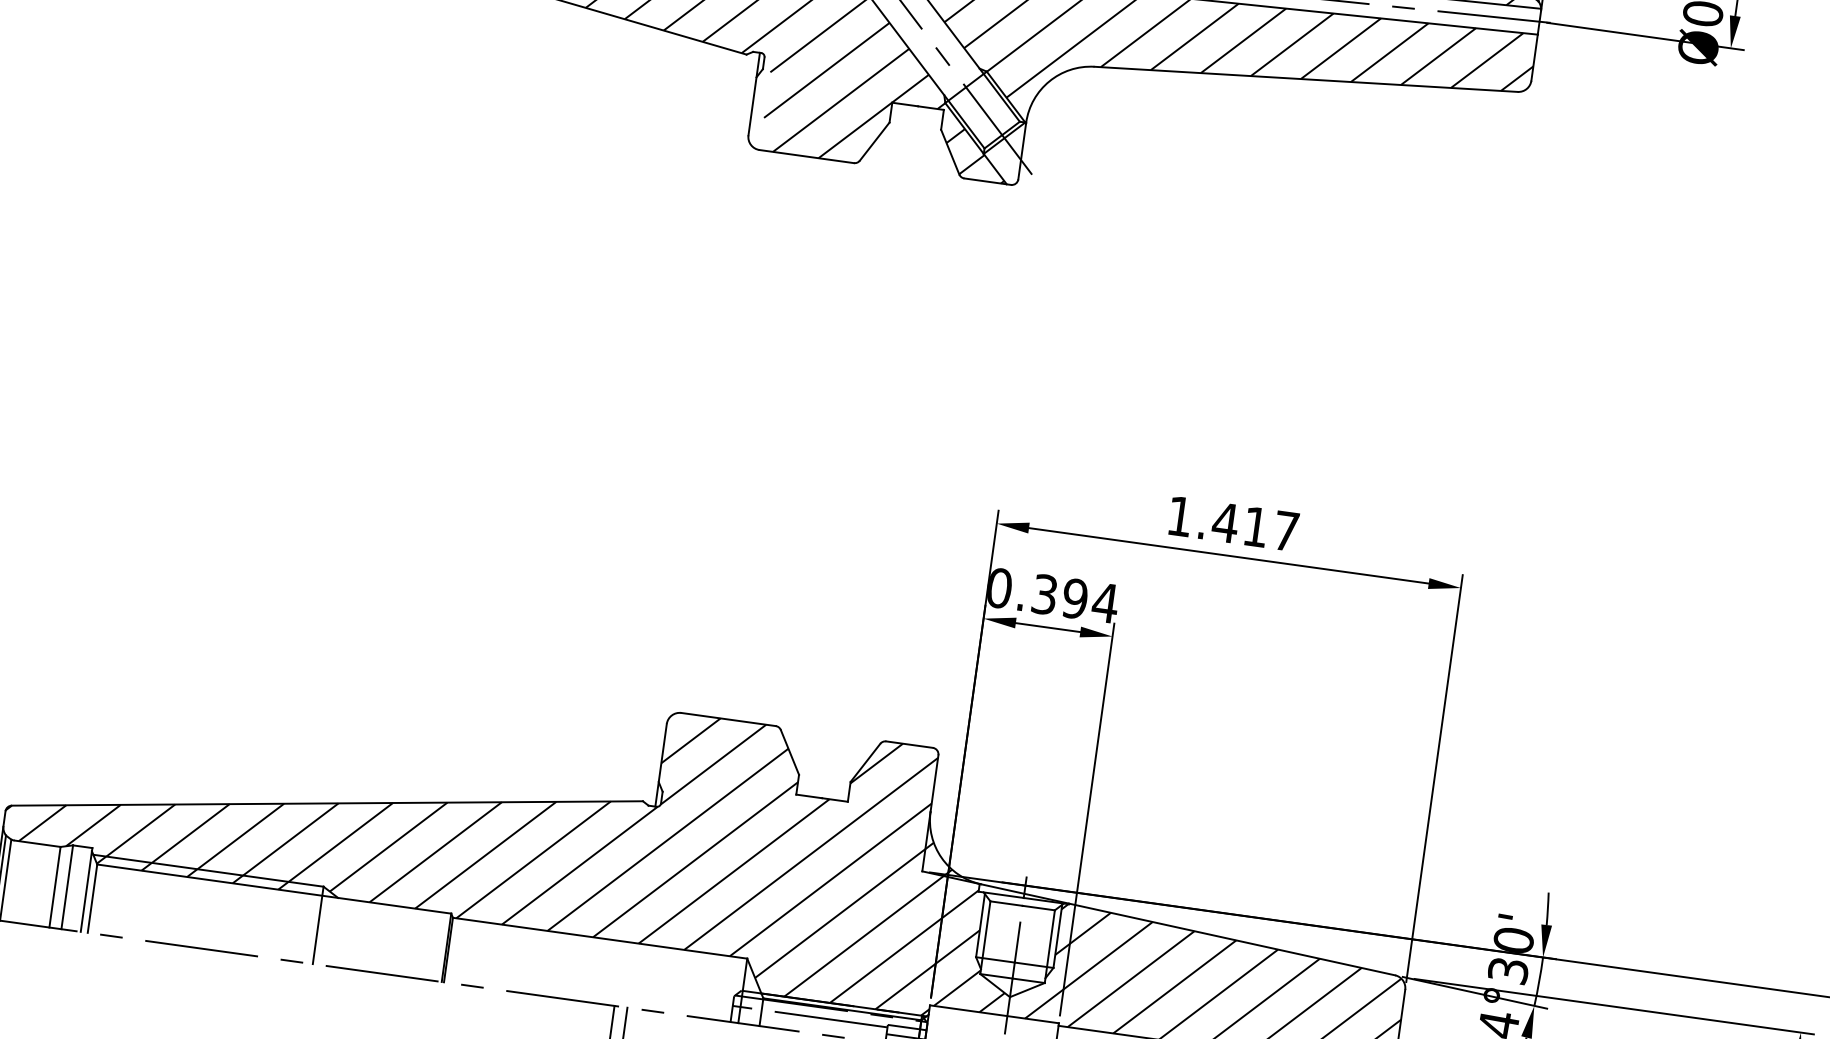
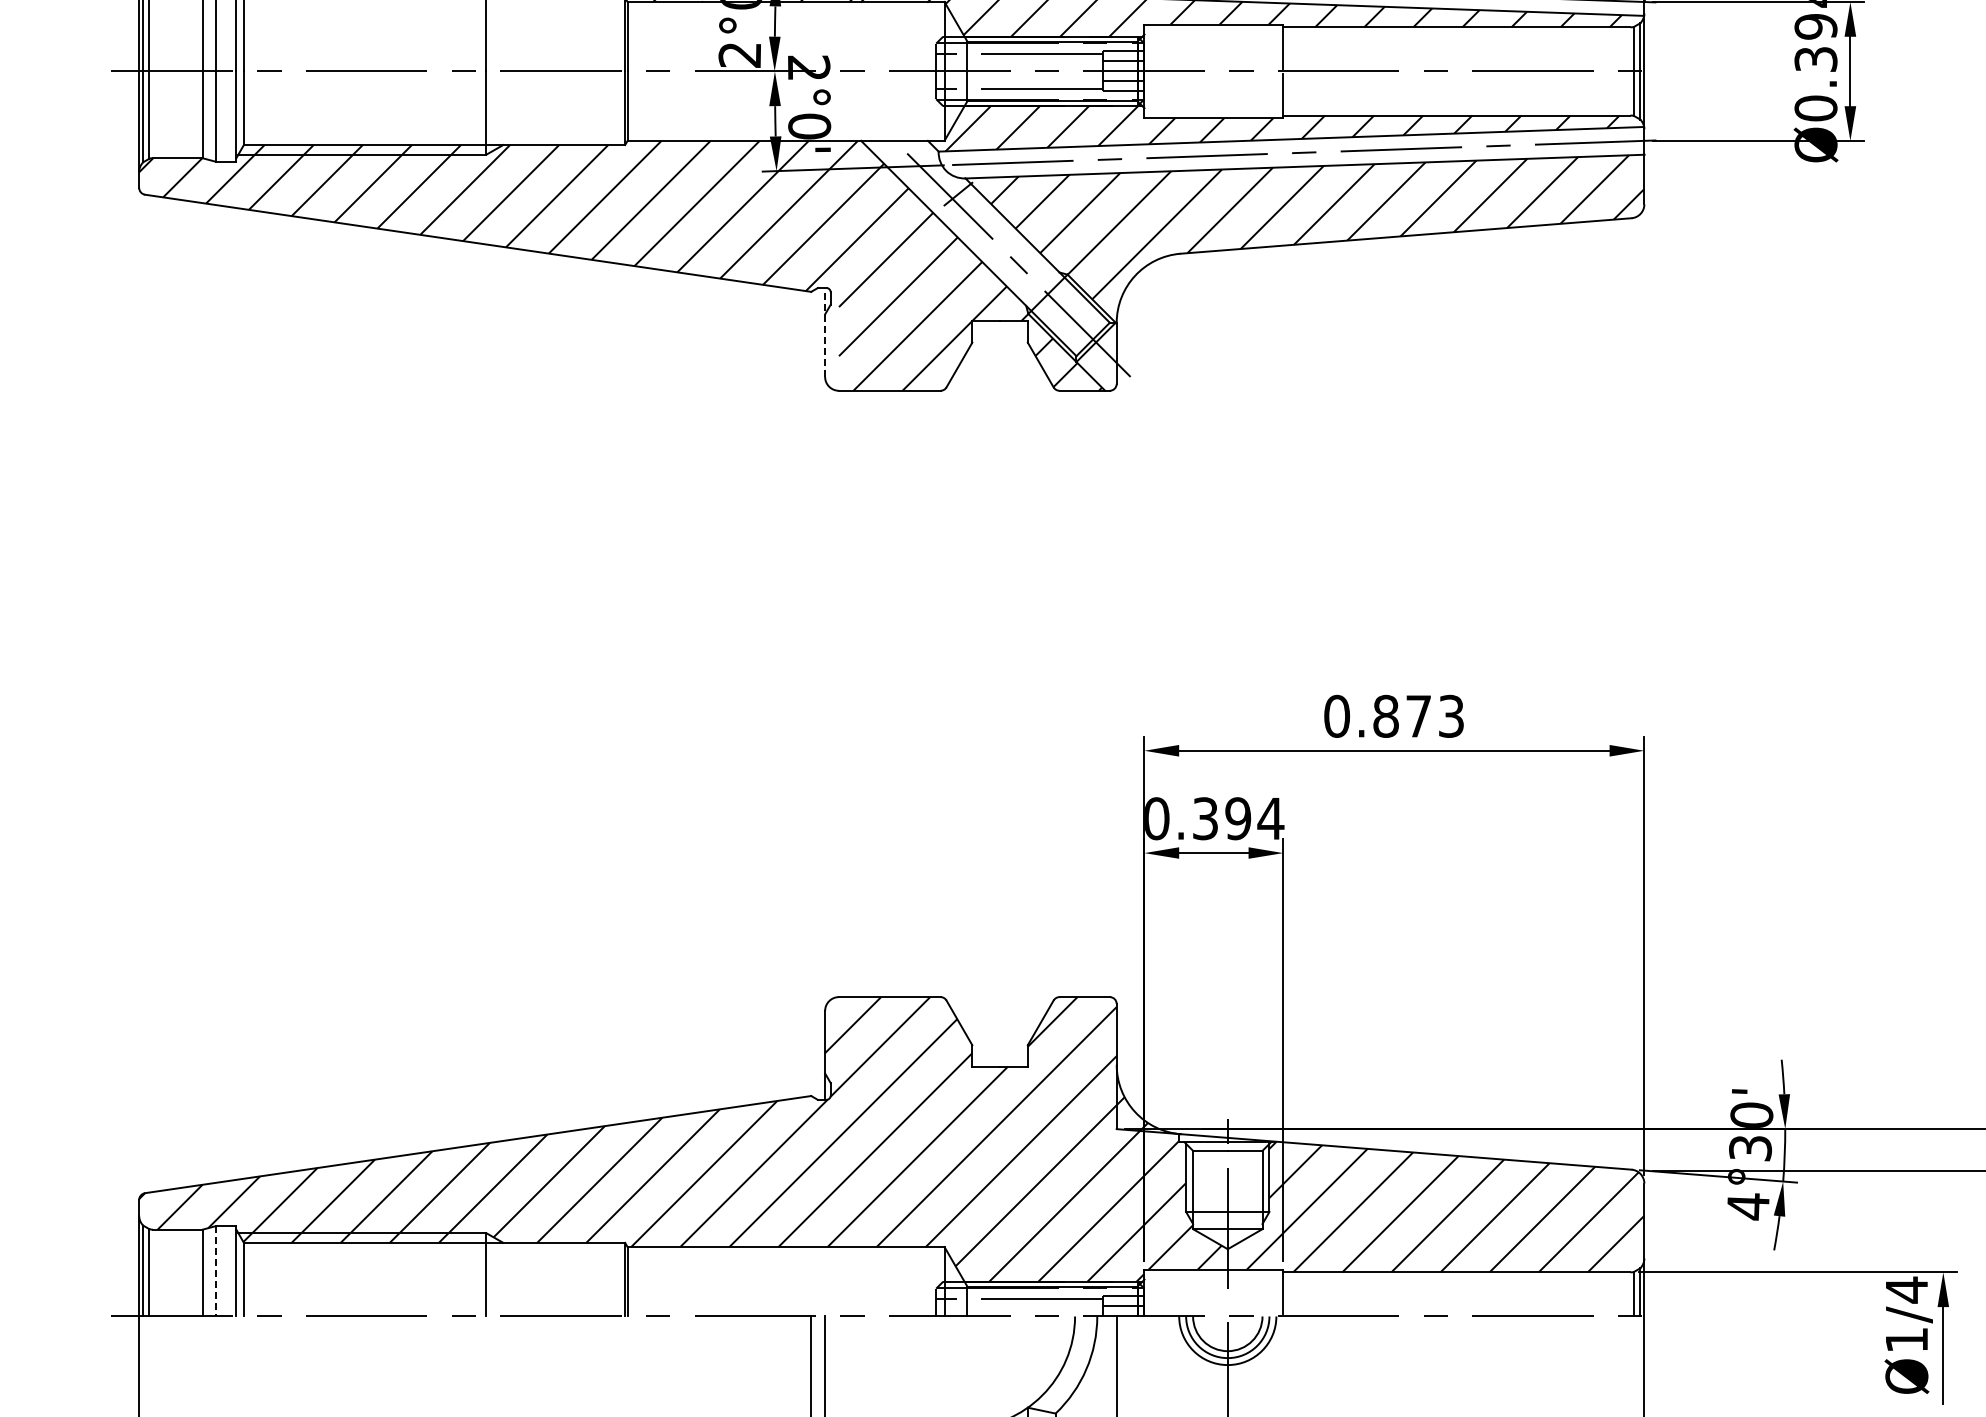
line: (754, 93) -> (825, 331), solid -> dashed
text: (1232, 522) -> (1393, 715), 1.417 -> 0.873
line: (67, 887) -> (215, 1271), solid -> dashed

